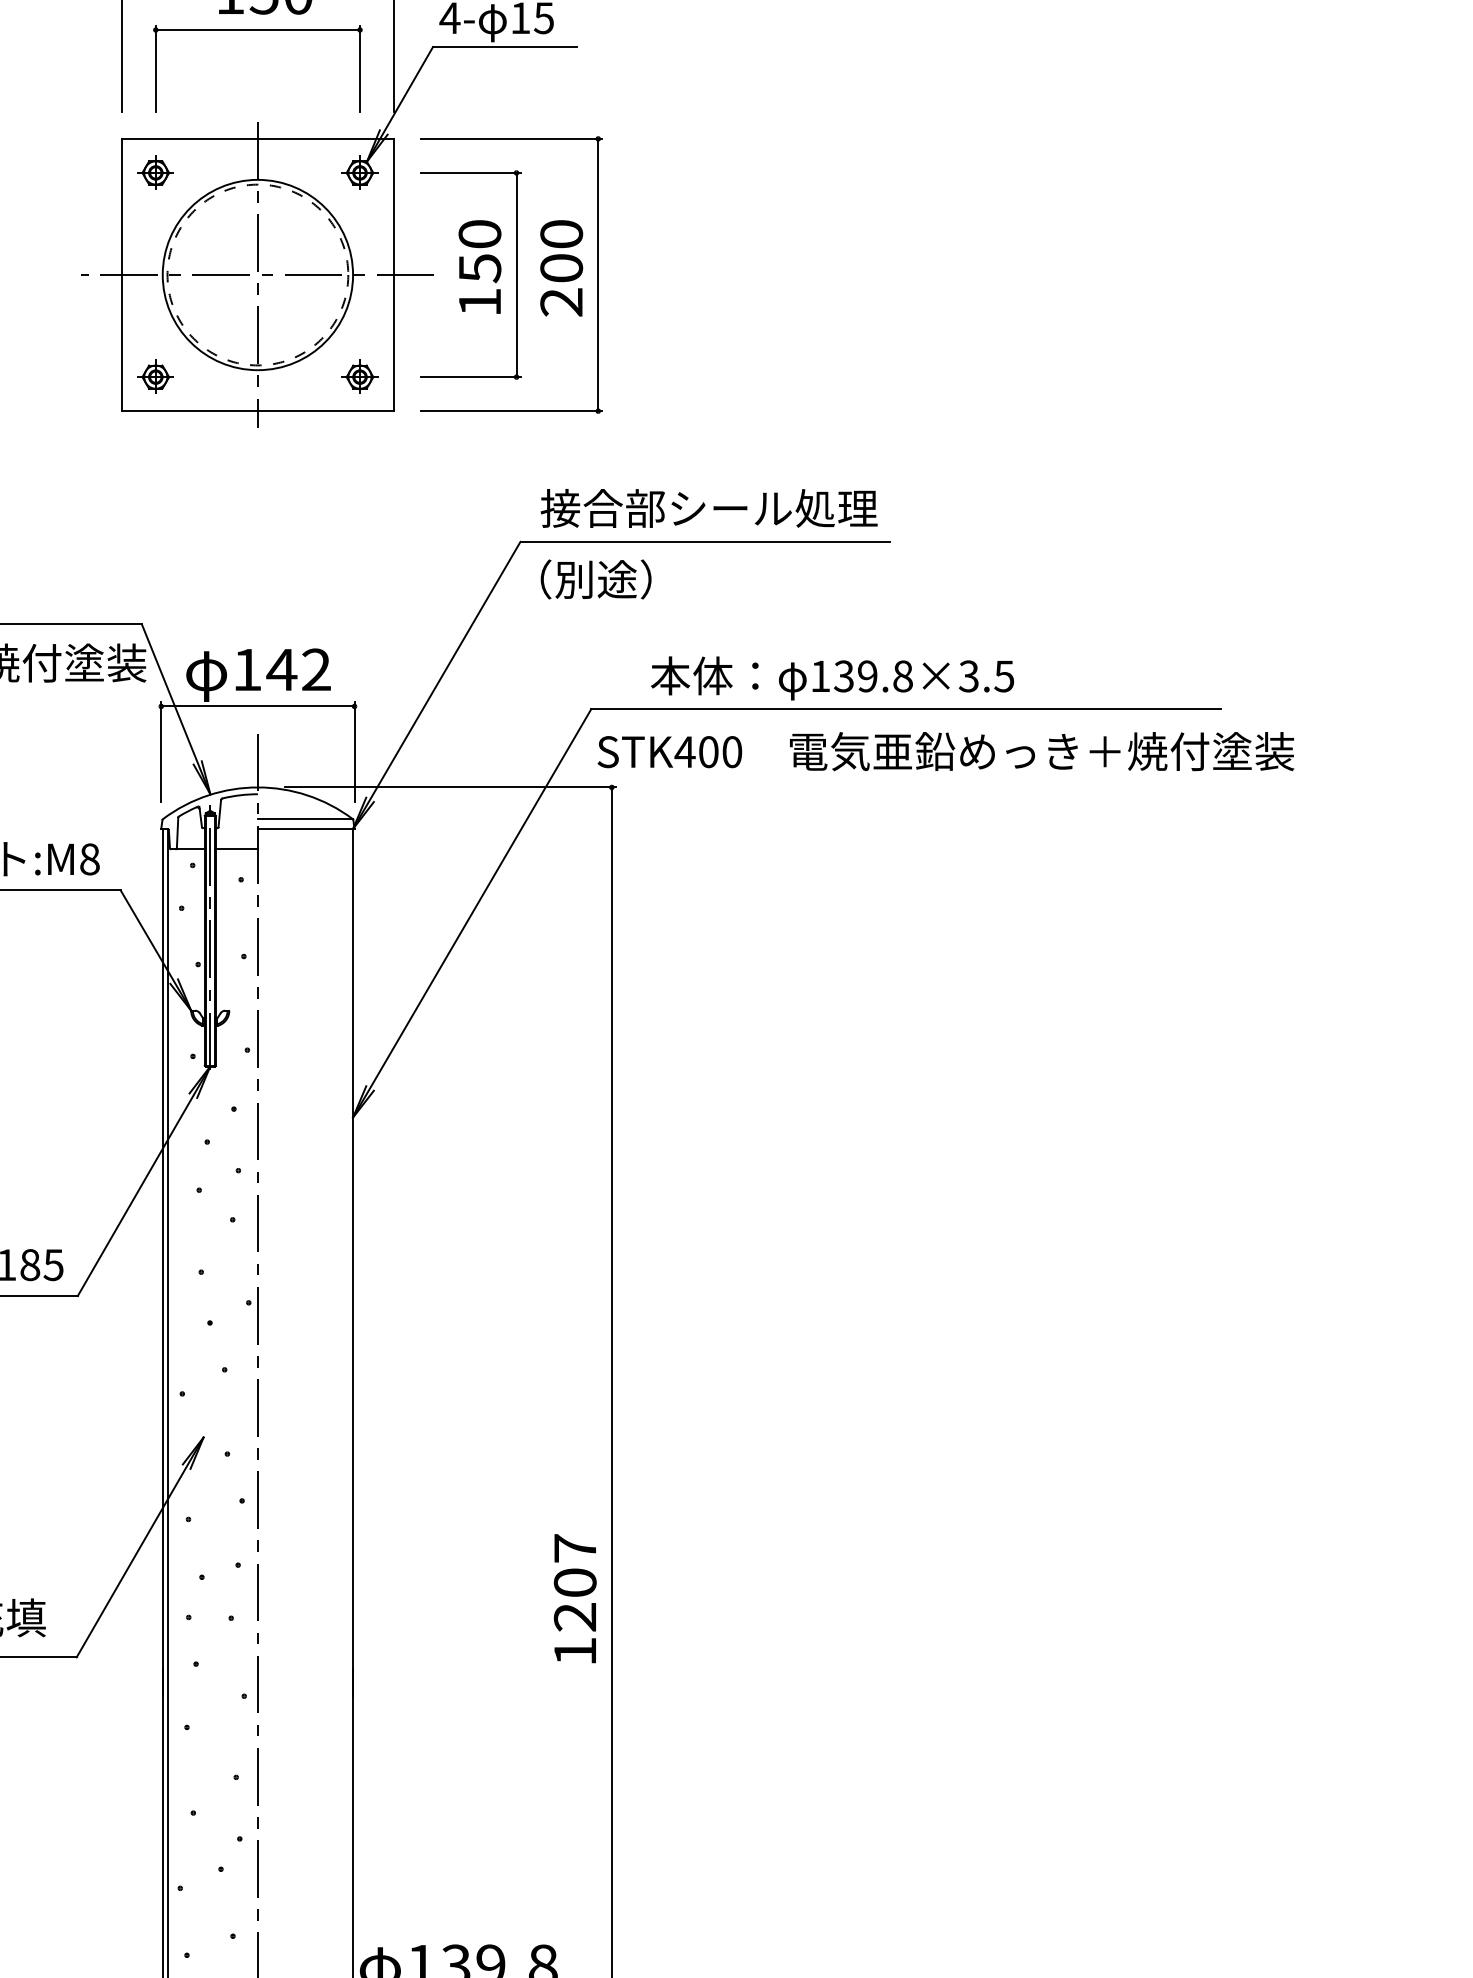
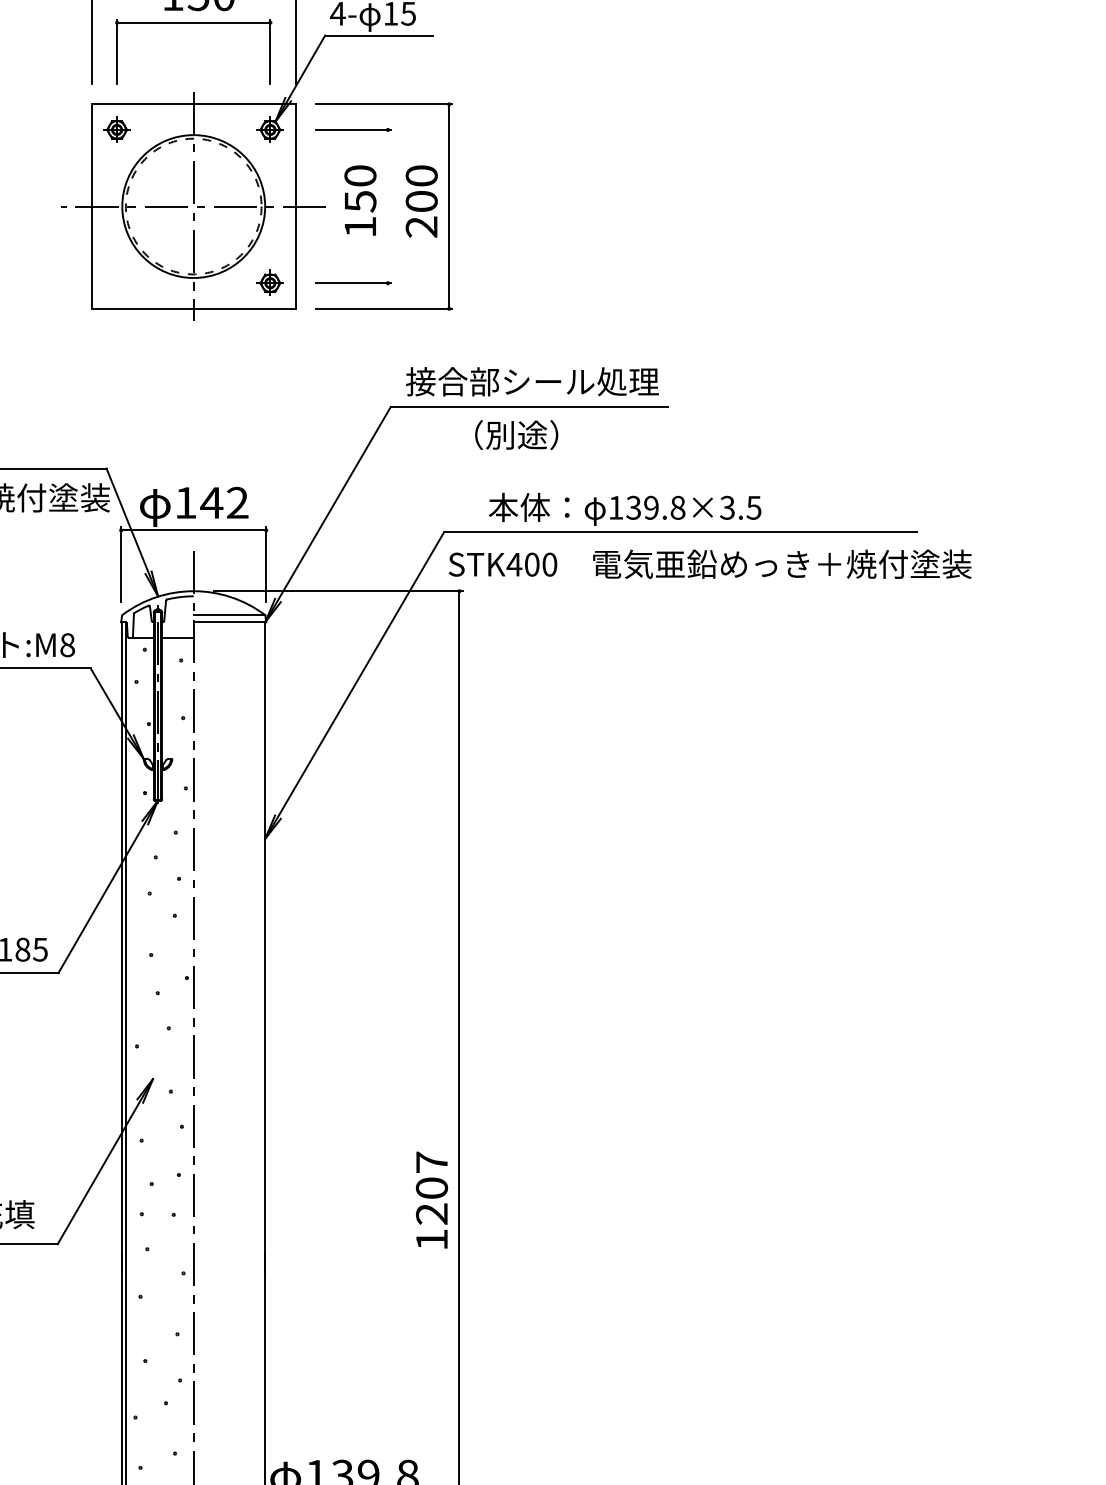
line: (516, 274) -> (387, 206), removed
part: (154, 376) -> (116, 282), removed
text: (595, 578) -> (516, 434), moved

